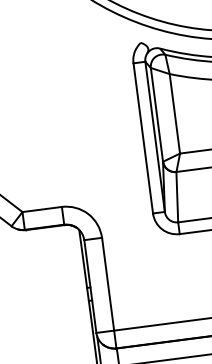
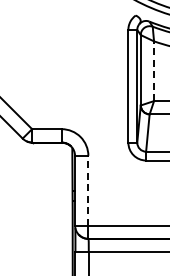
line: (175, 114) -> (154, 71), solid -> dashed
line: (108, 283) -> (88, 190), solid -> dashed

